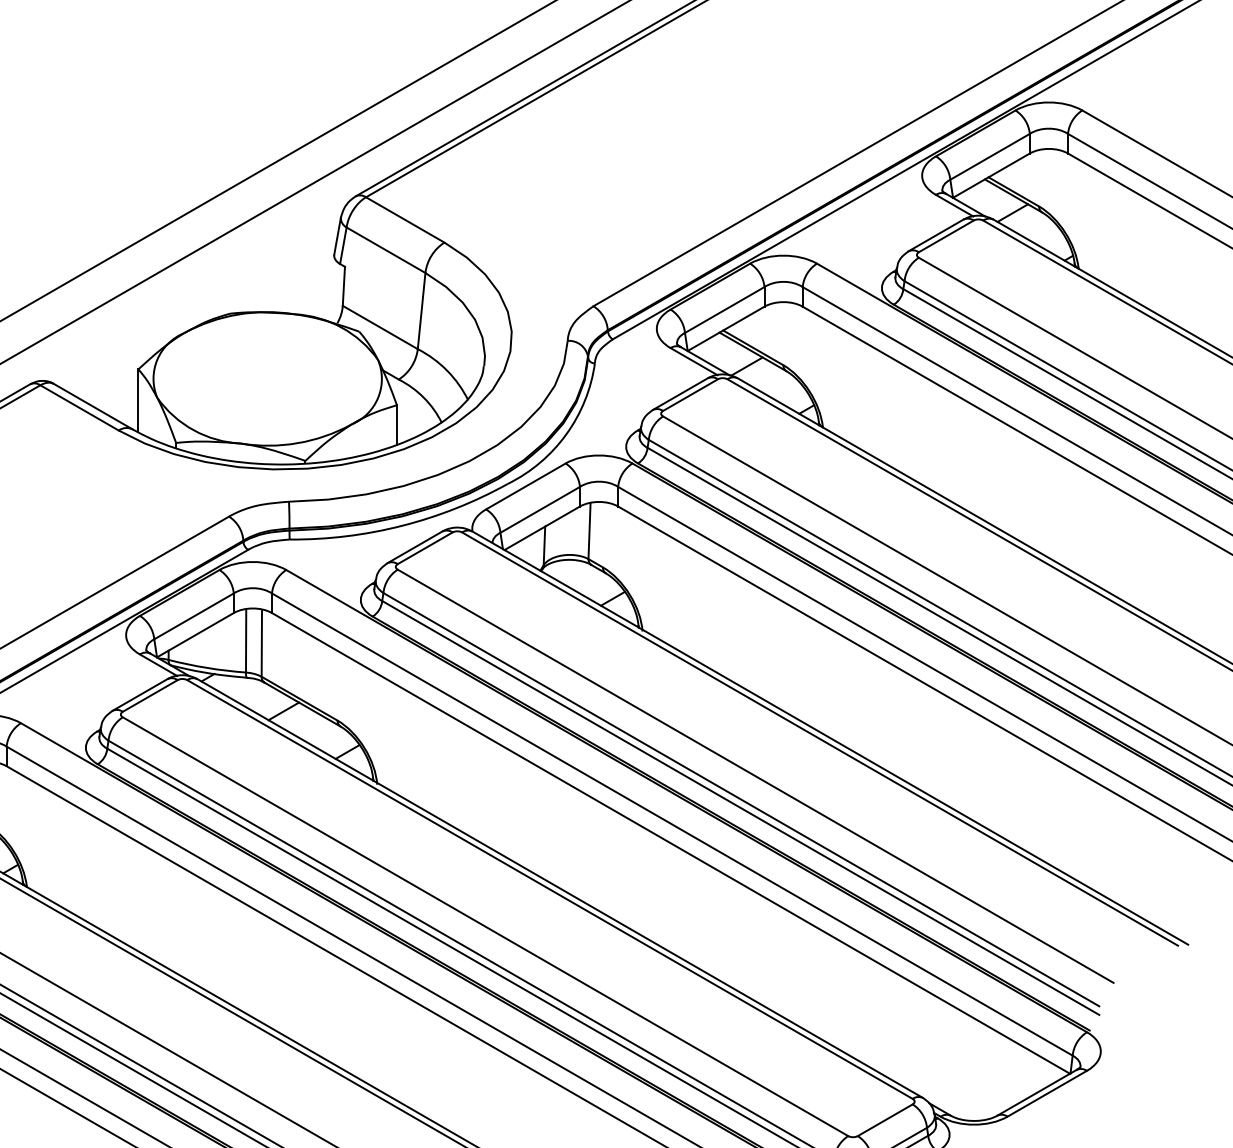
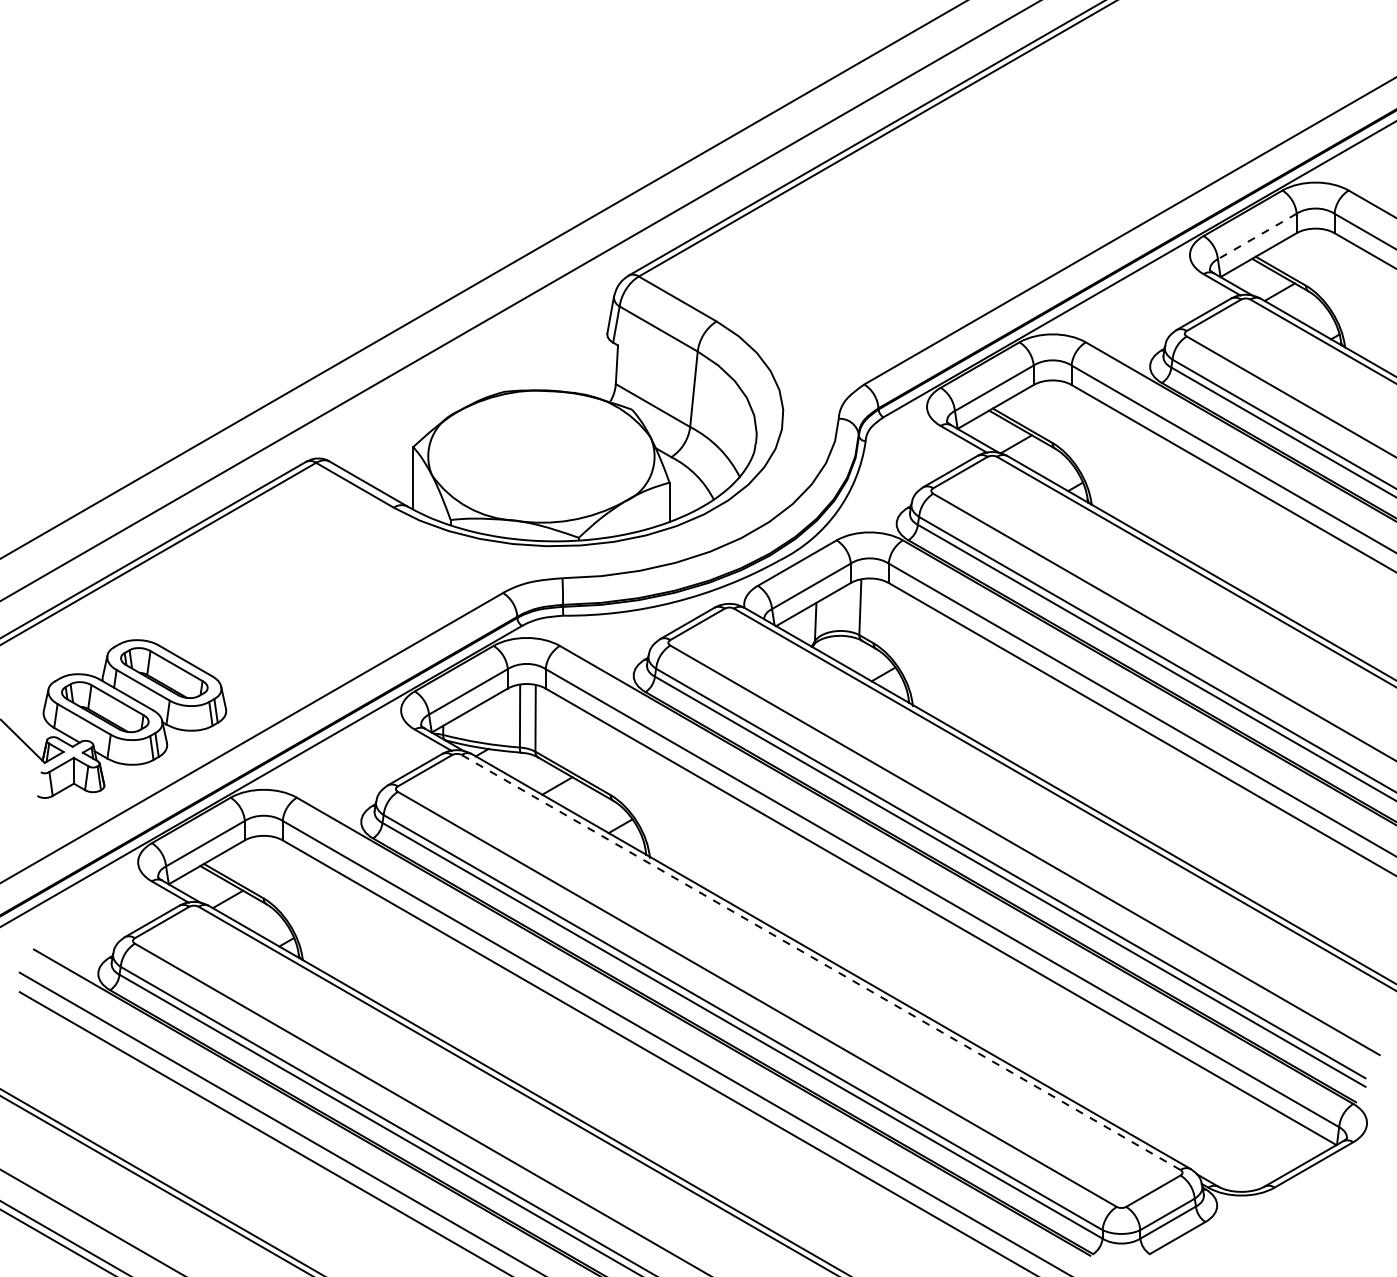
line: (989, 156) -> (1256, 236), solid -> dashed
line: (549, 889) -> (820, 962), solid -> dashed

